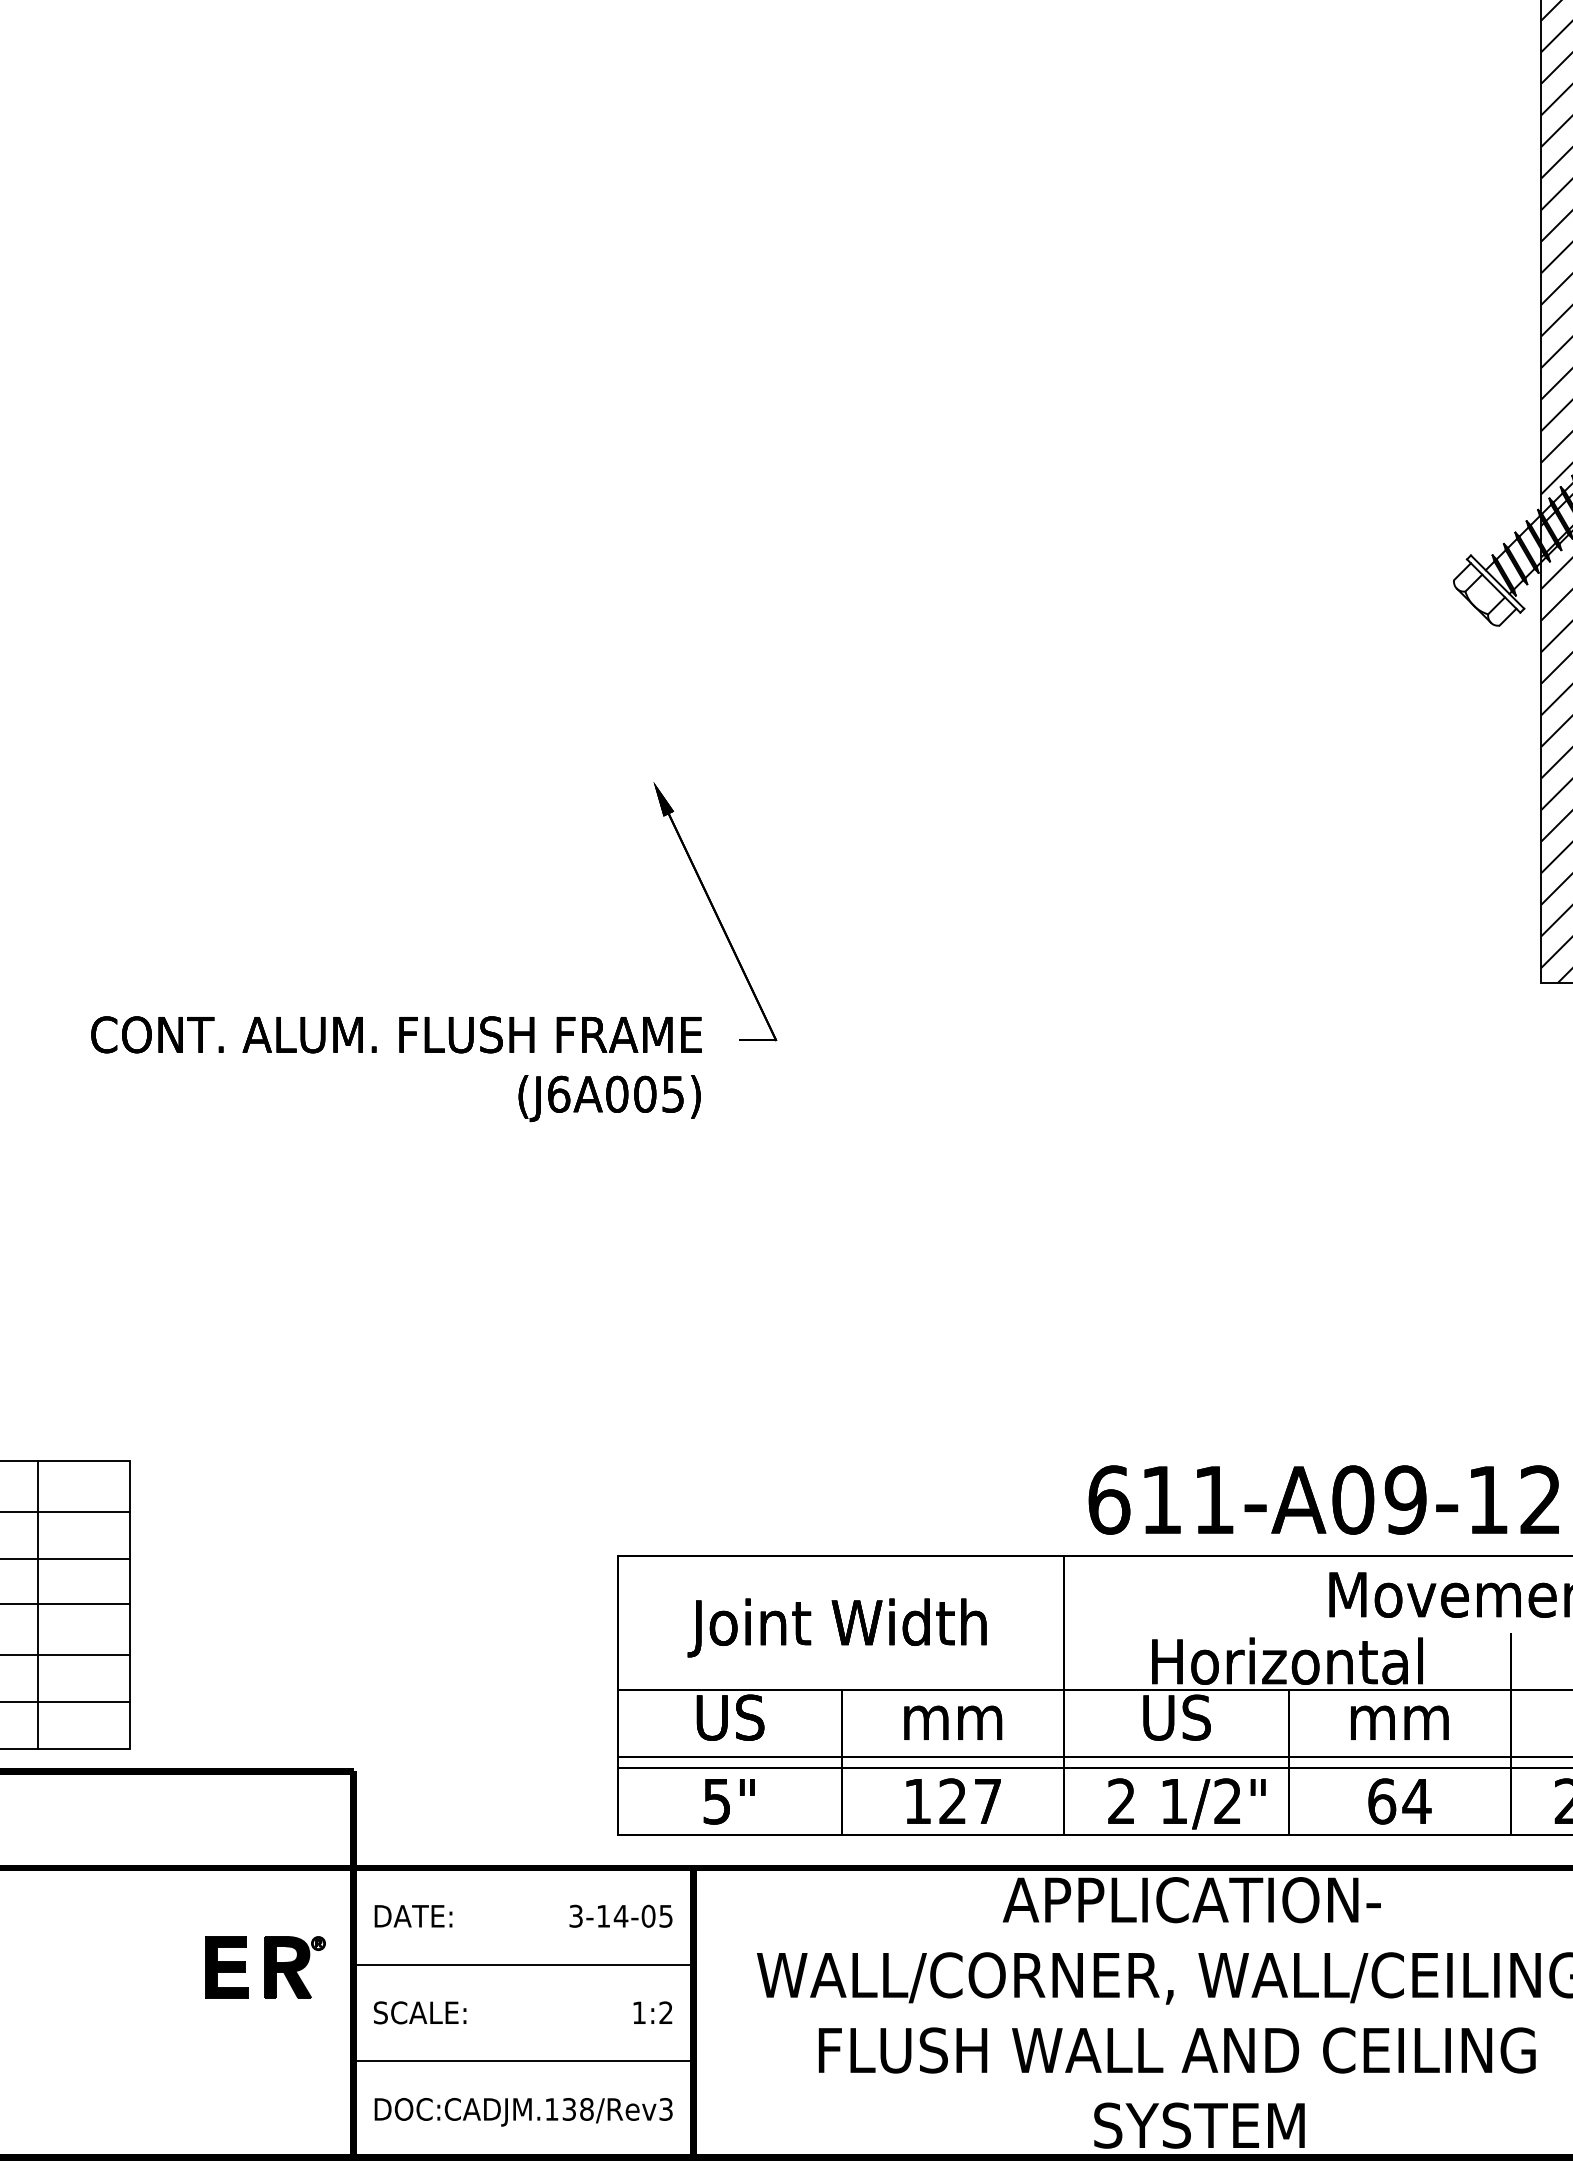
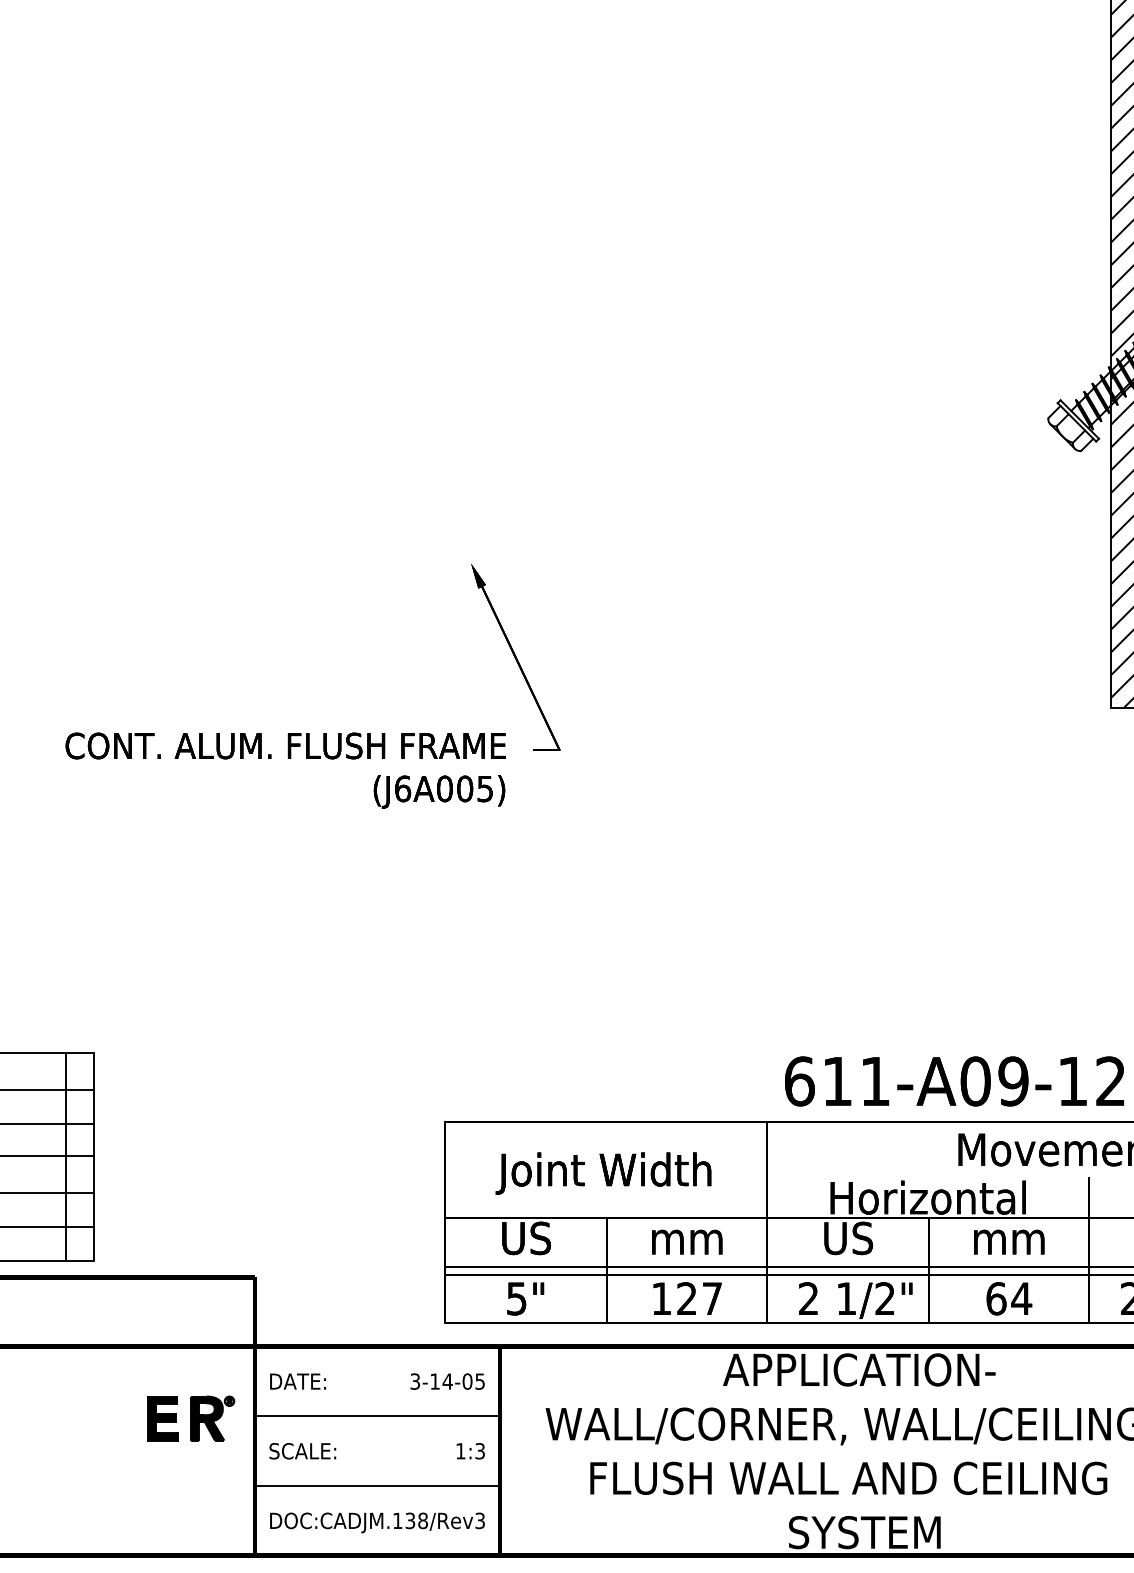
line: (38, 1605) -> (66, 1157), moved
text: (665, 2012) -> (479, 1450), 1:2 -> 1:3

